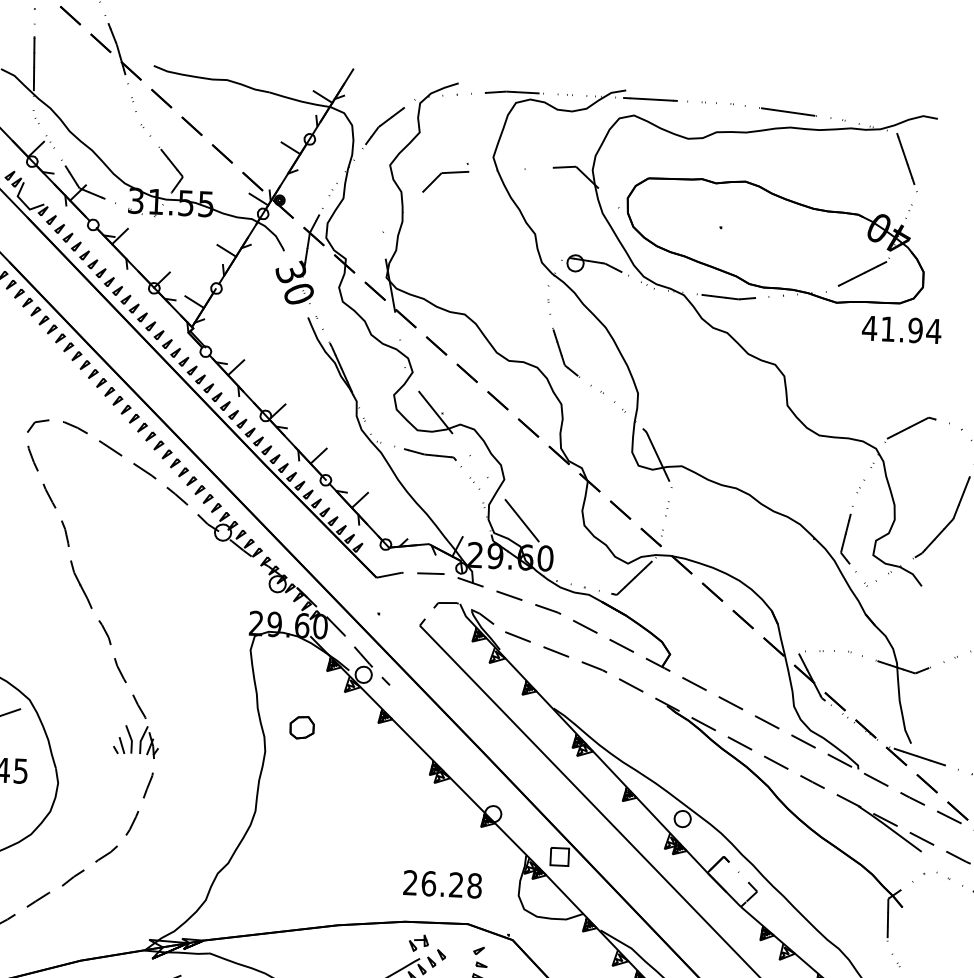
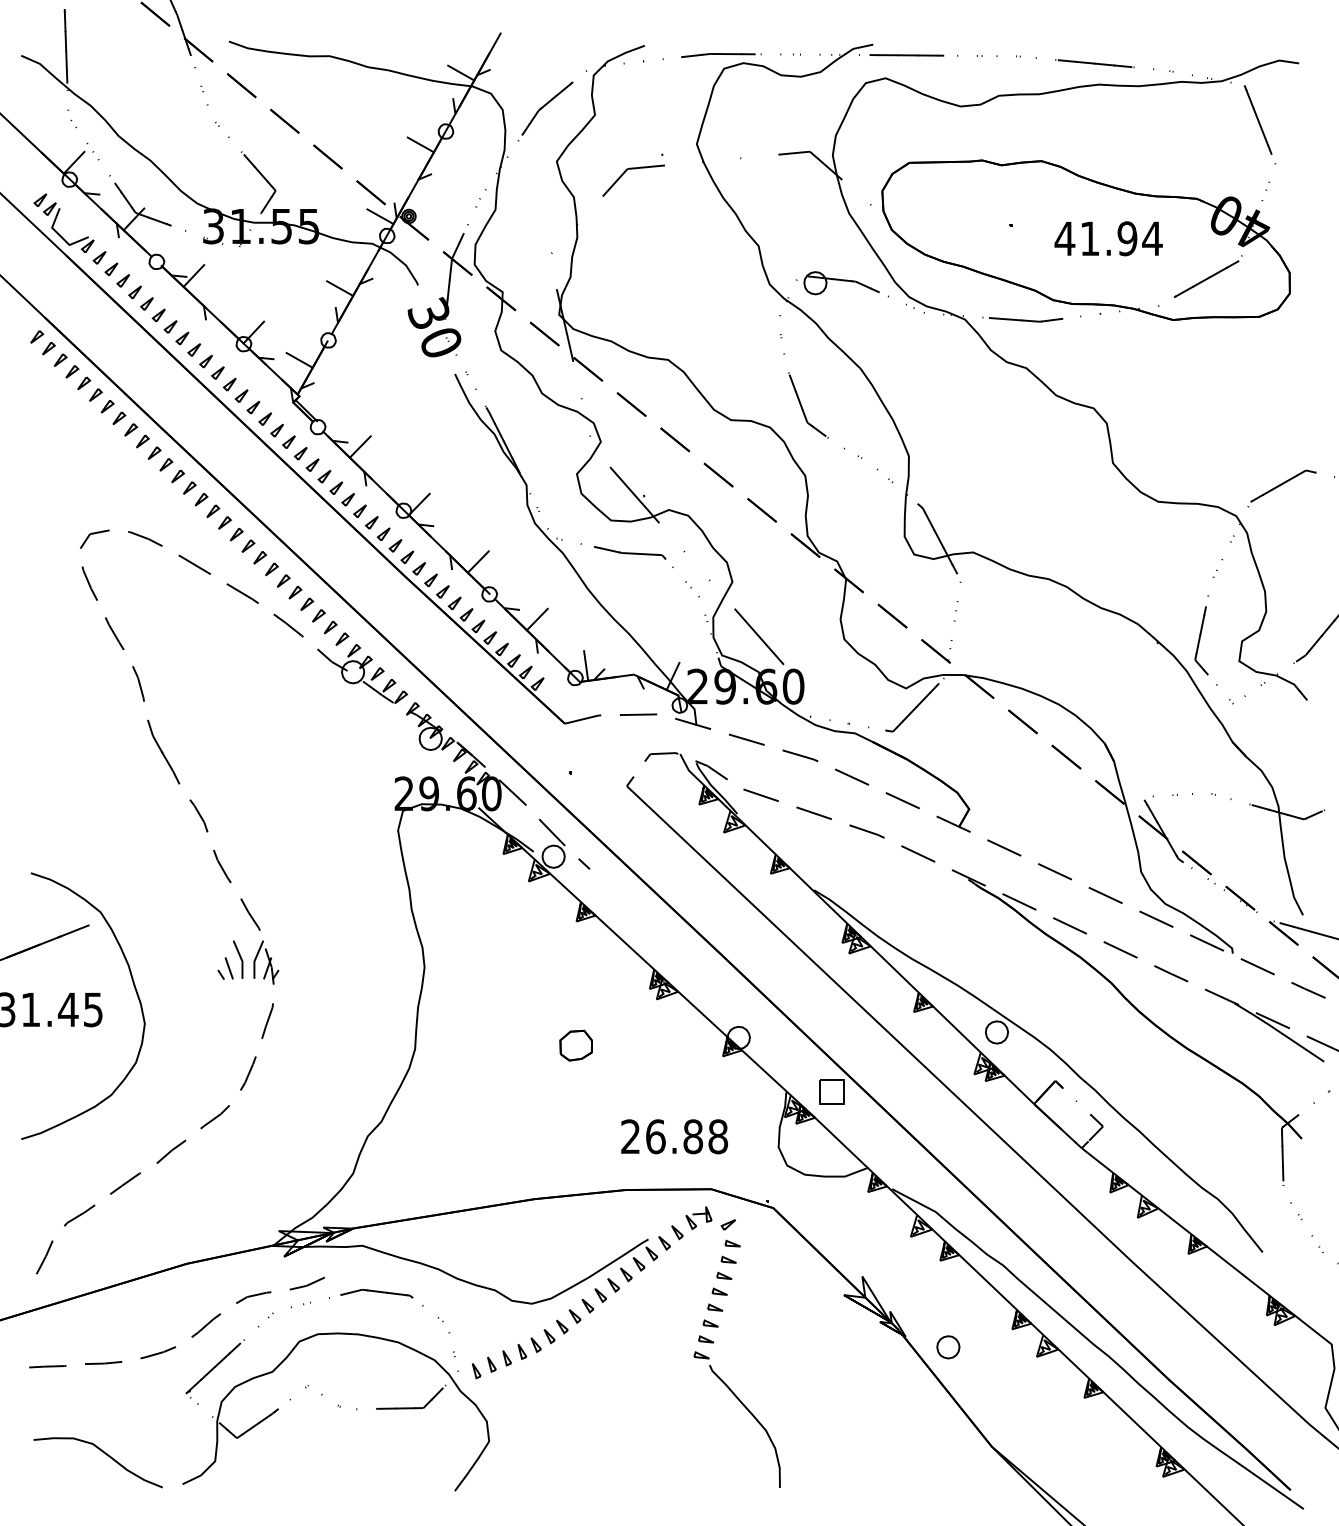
text: (901, 329) -> (1108, 238), moved
line: (394, 535) -> (586, 665), added
part: (301, 727) -> (575, 1045), moved
text: (456, 884) -> (693, 1136), 26.28 -> 26.88
part: (418, 943) -> (698, 1218), moved

